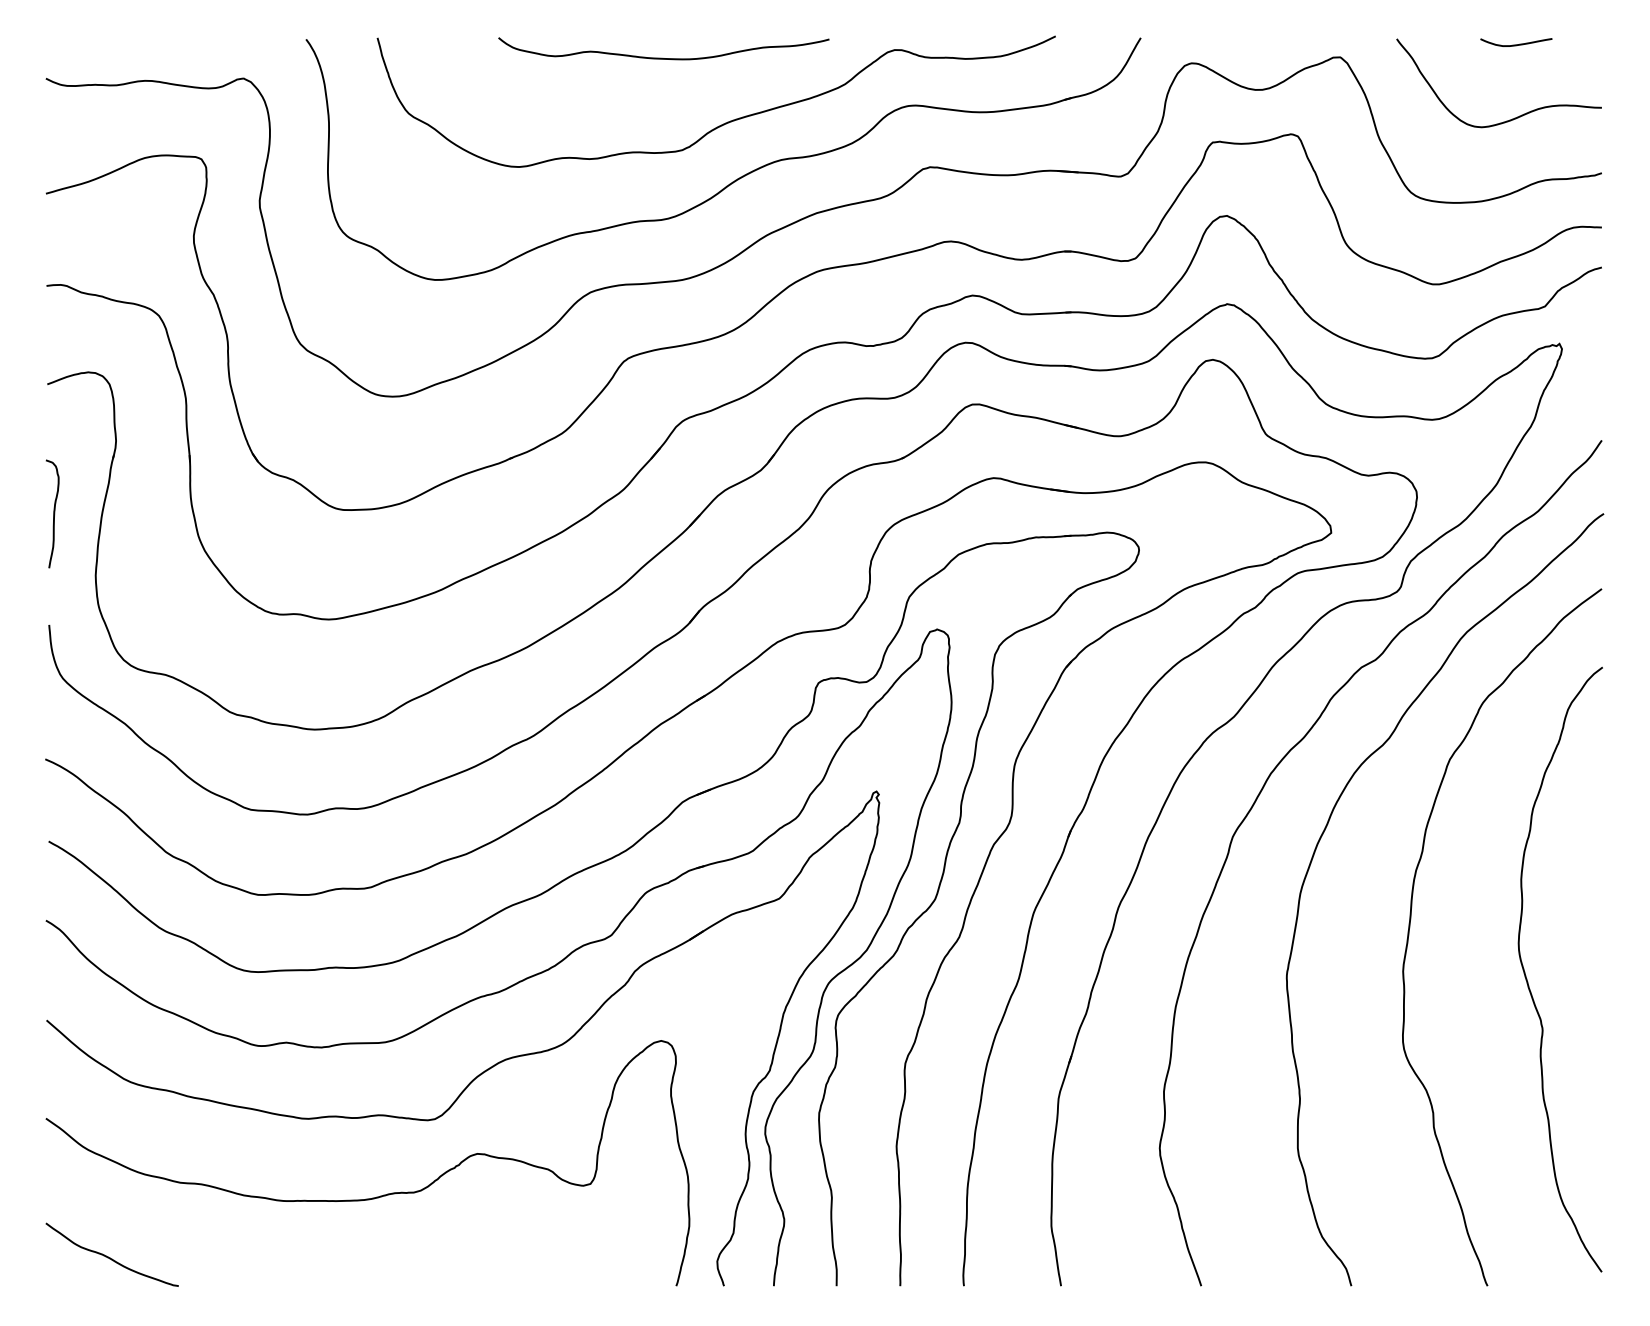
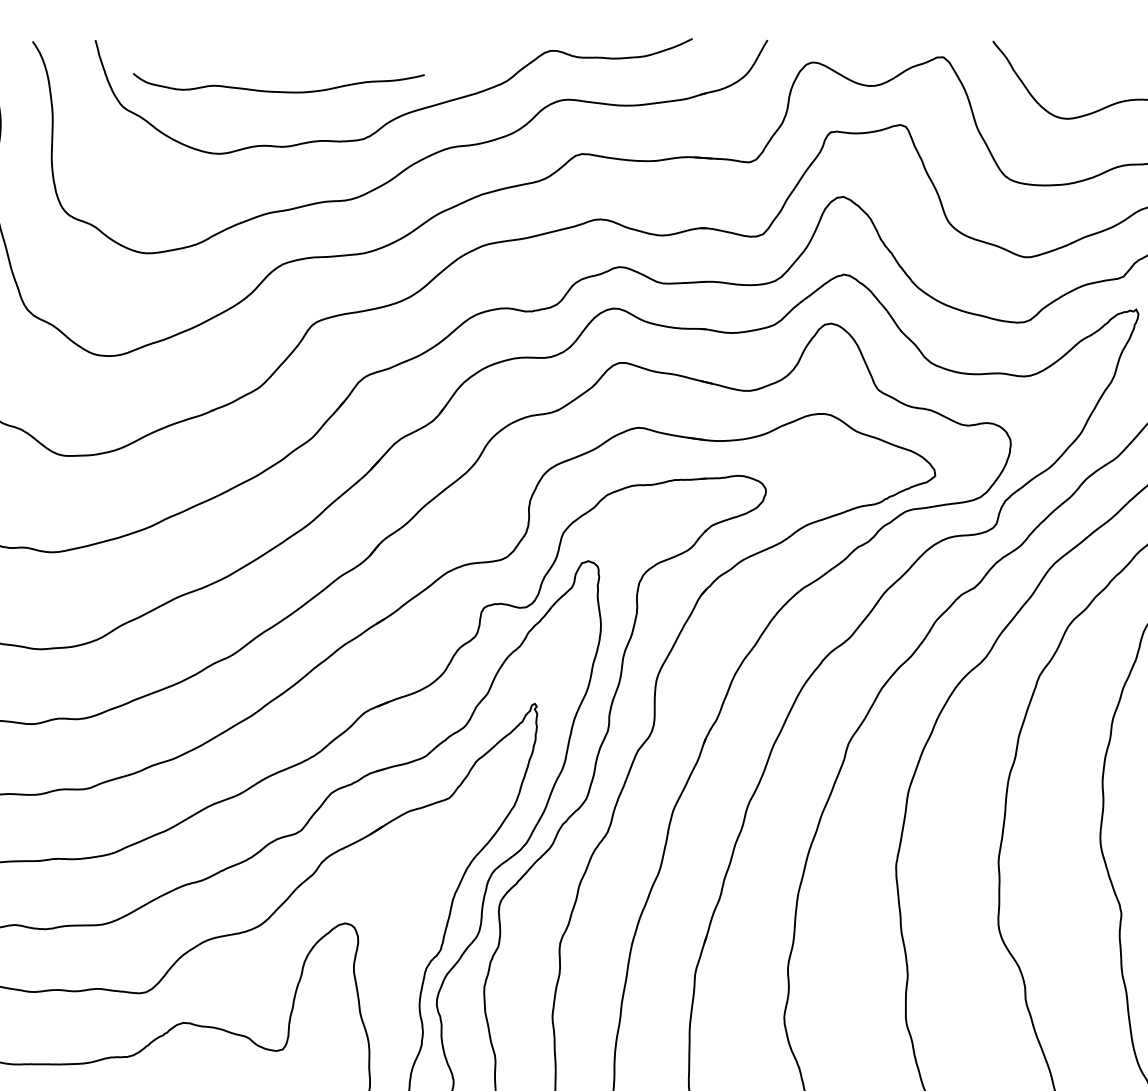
curve: (1516, 44) -> (1098, 45), removed
curve: (662, 57) -> (277, 90), moved

